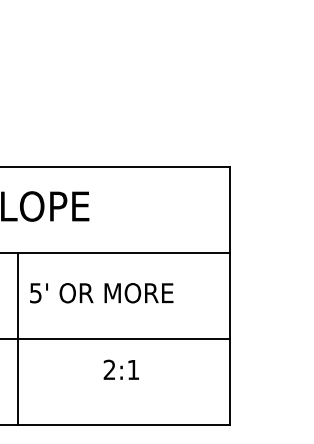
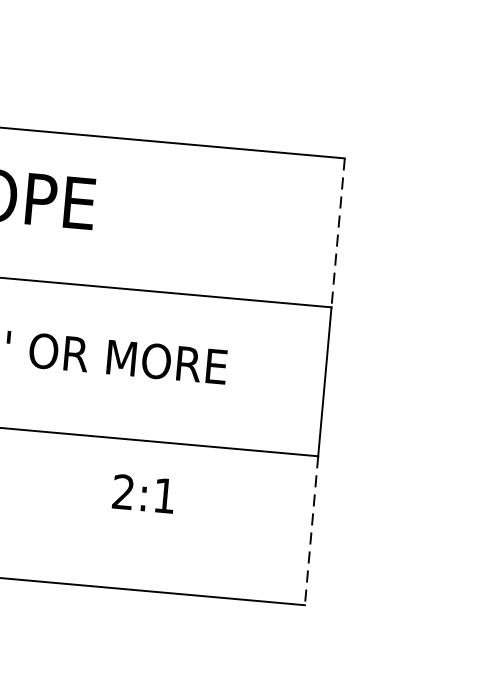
line: (230, 210) -> (338, 233), solid -> dashed
text: (120, 369) -> (142, 493), moved
line: (230, 382) -> (311, 530), solid -> dashed

